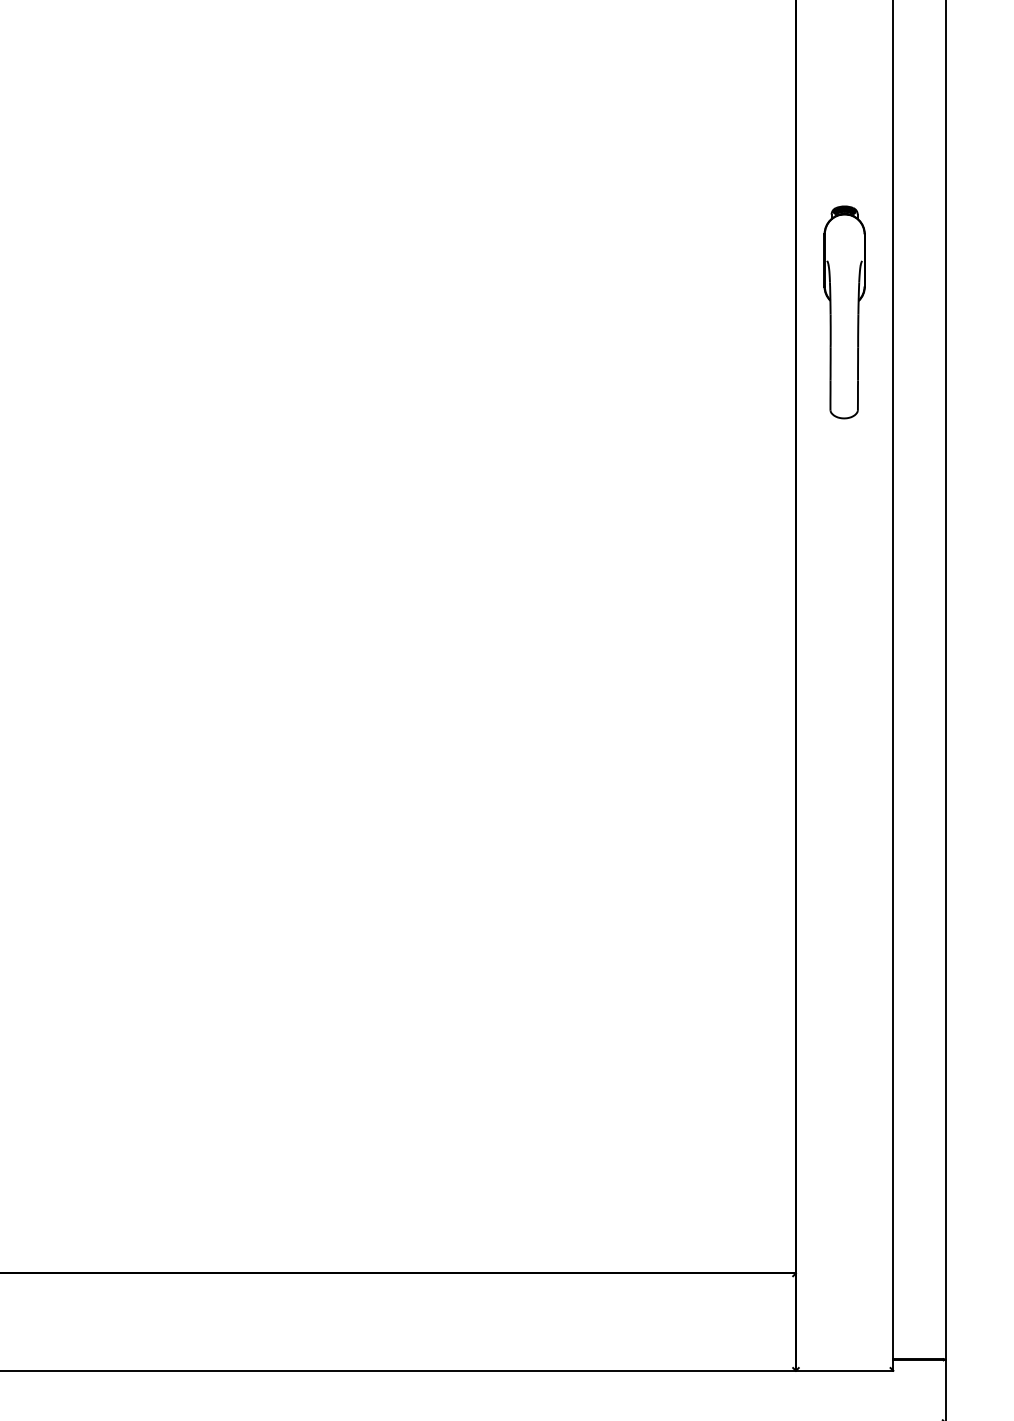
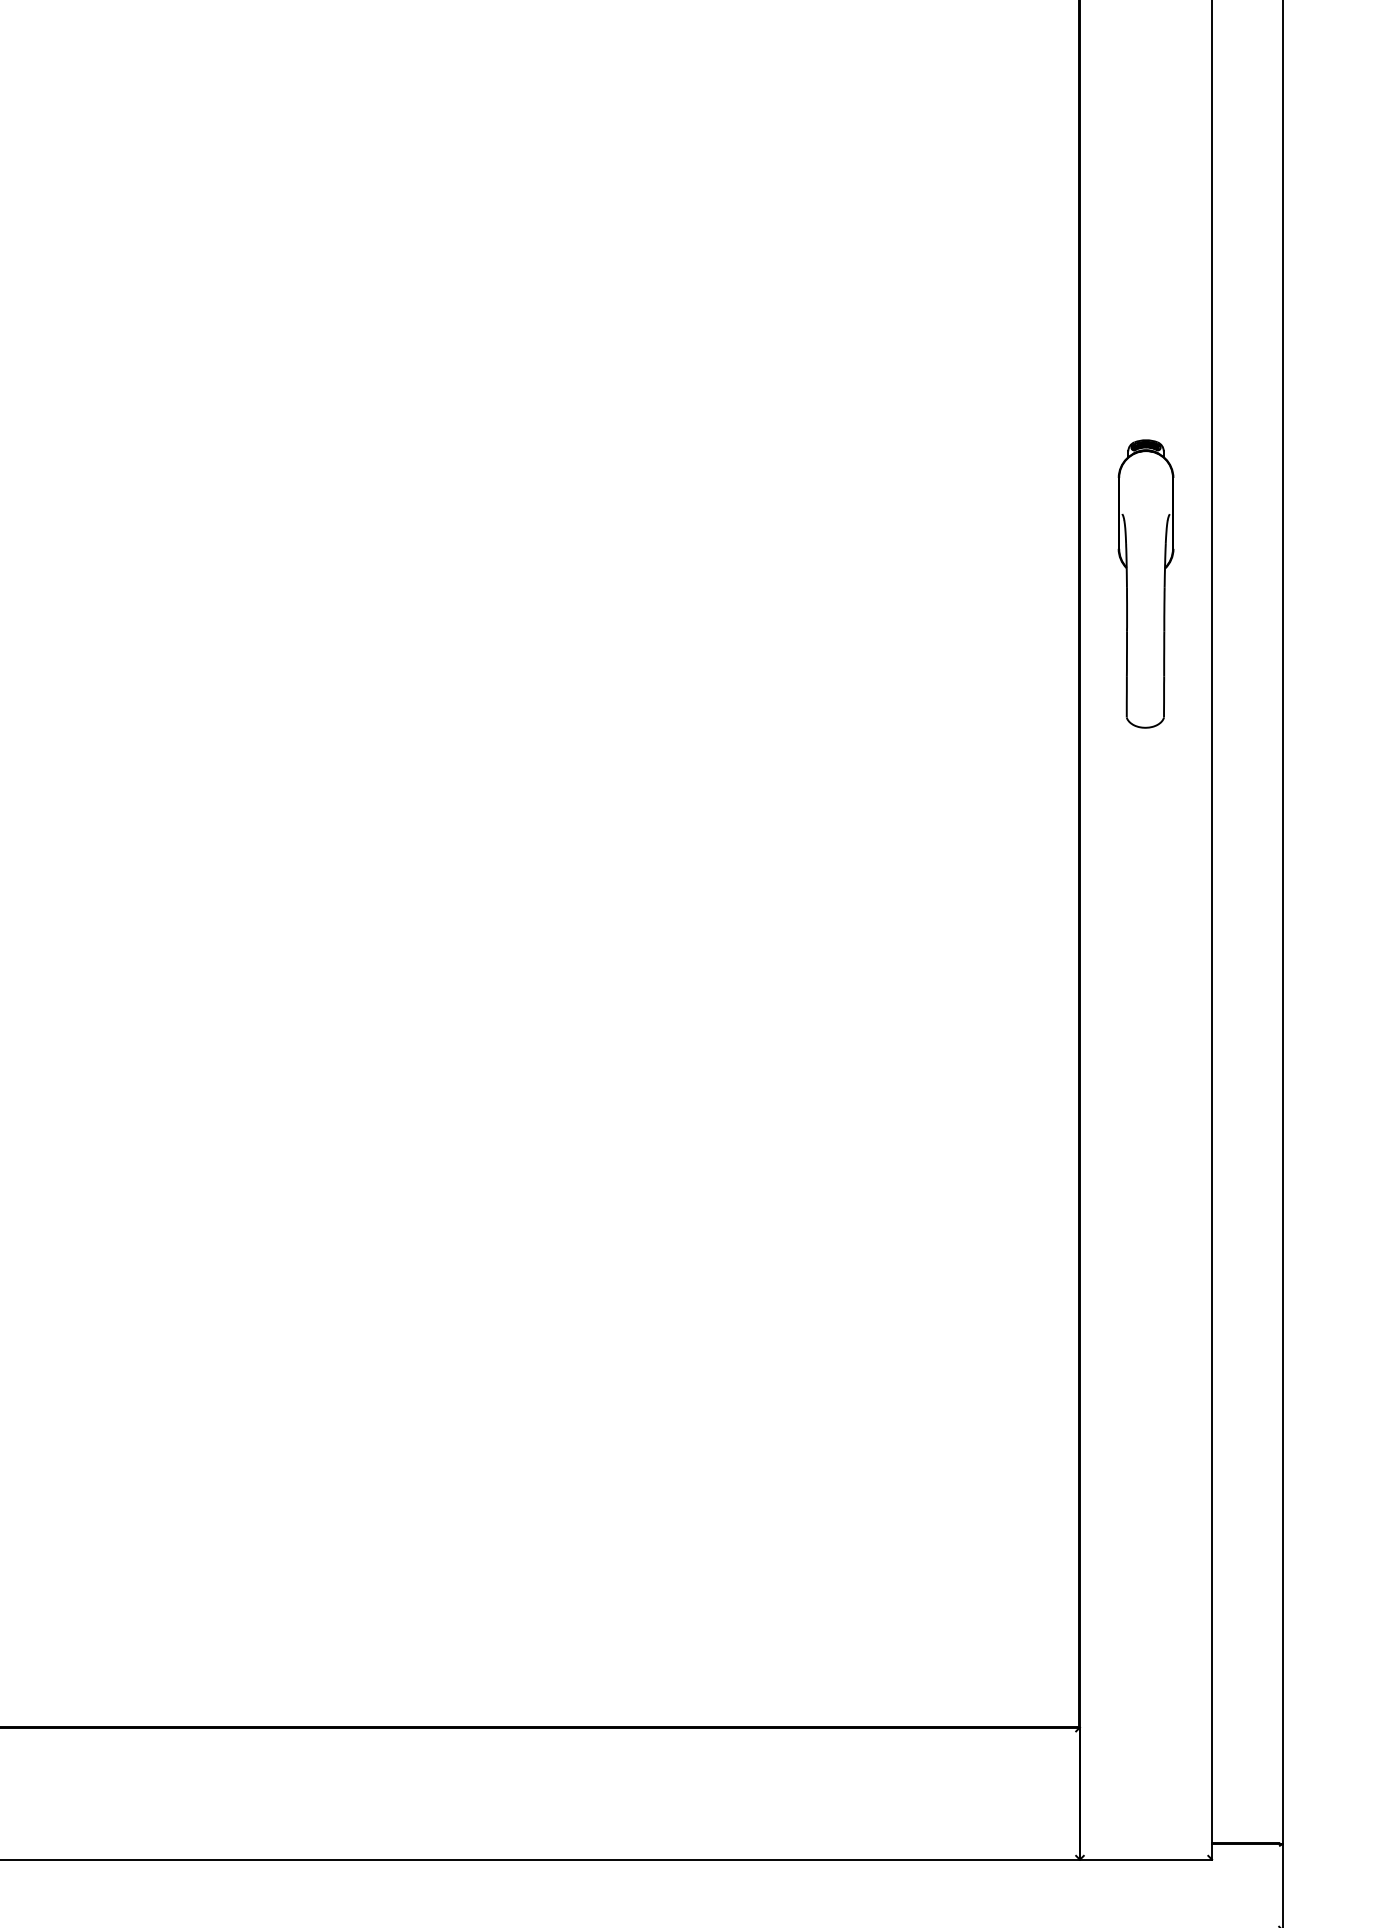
part: (844, 312) -> (1145, 583), moved

